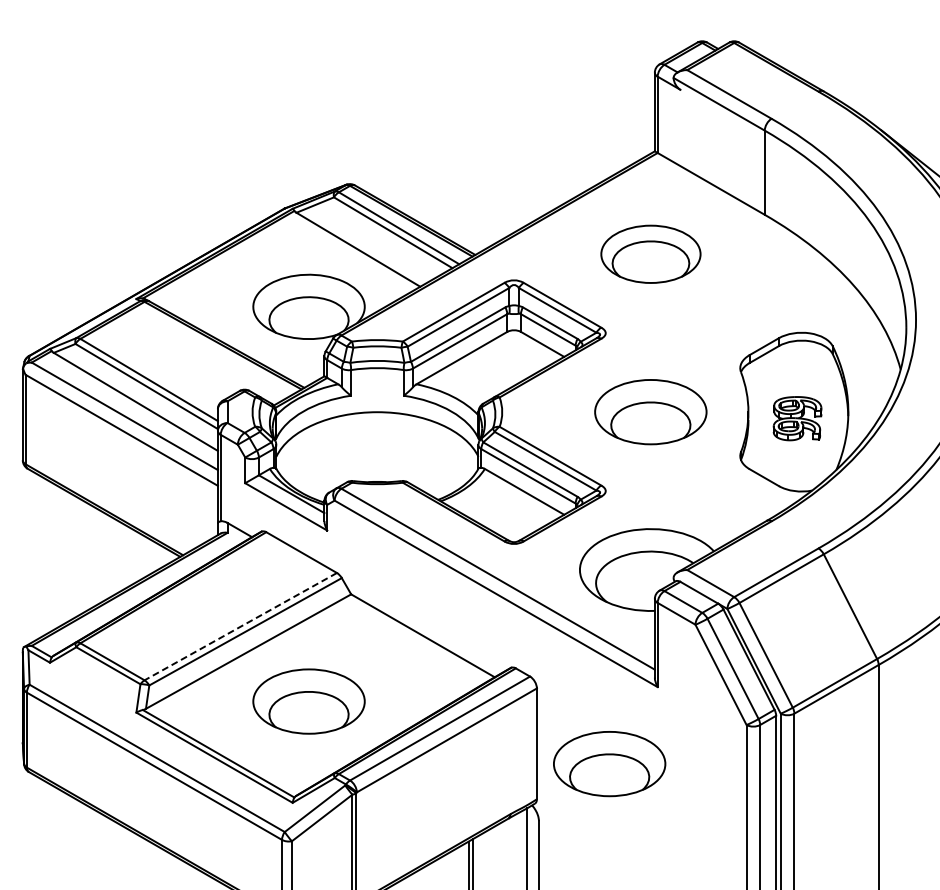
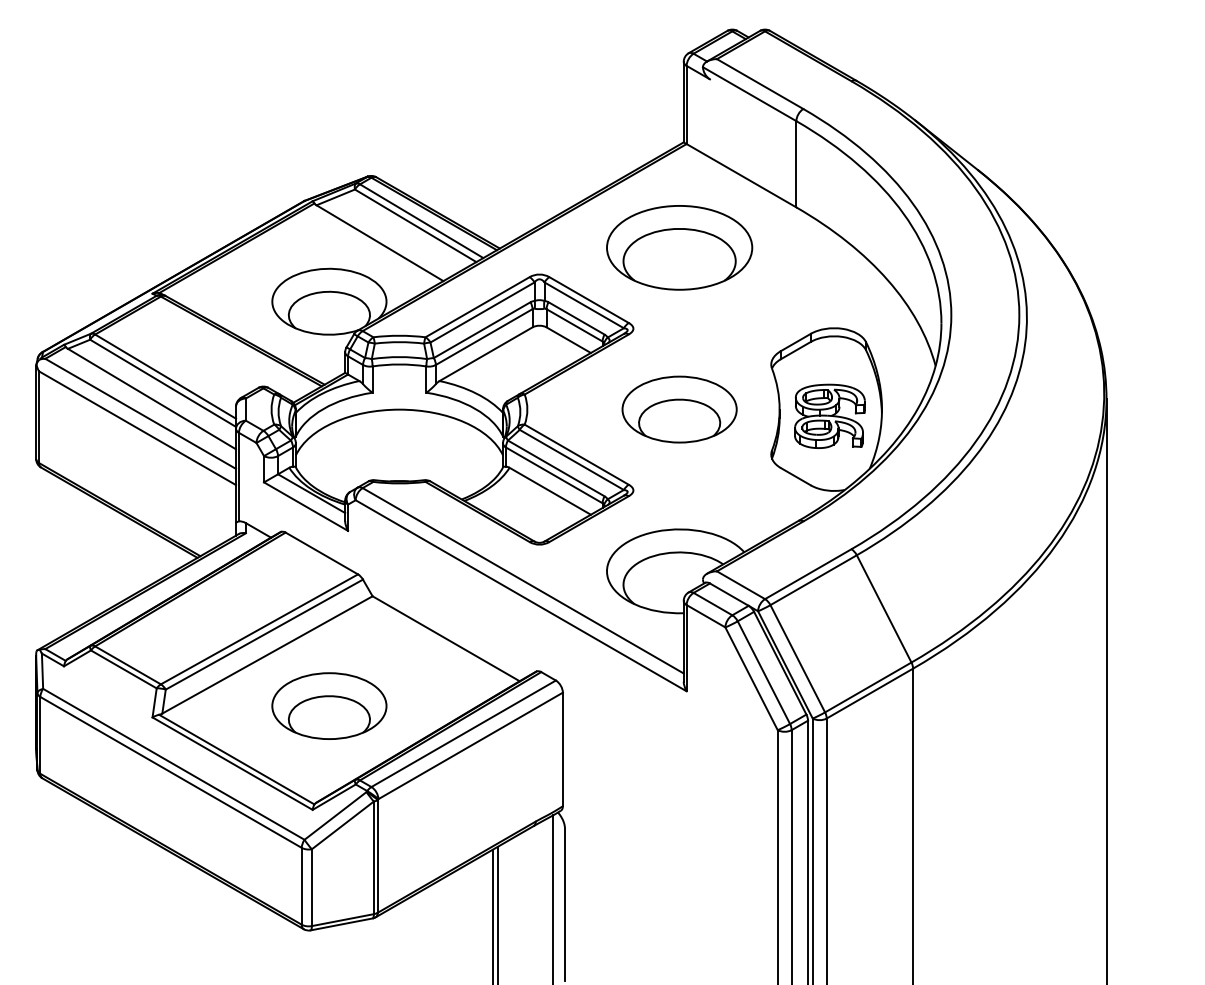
part: (650, 253) -> (679, 247), size x1.43
part: (797, 417) -> (829, 415), size x1.43
line: (240, 626) -> (259, 629), dashed -> solid
part: (609, 763) -> (637, 769), removed

